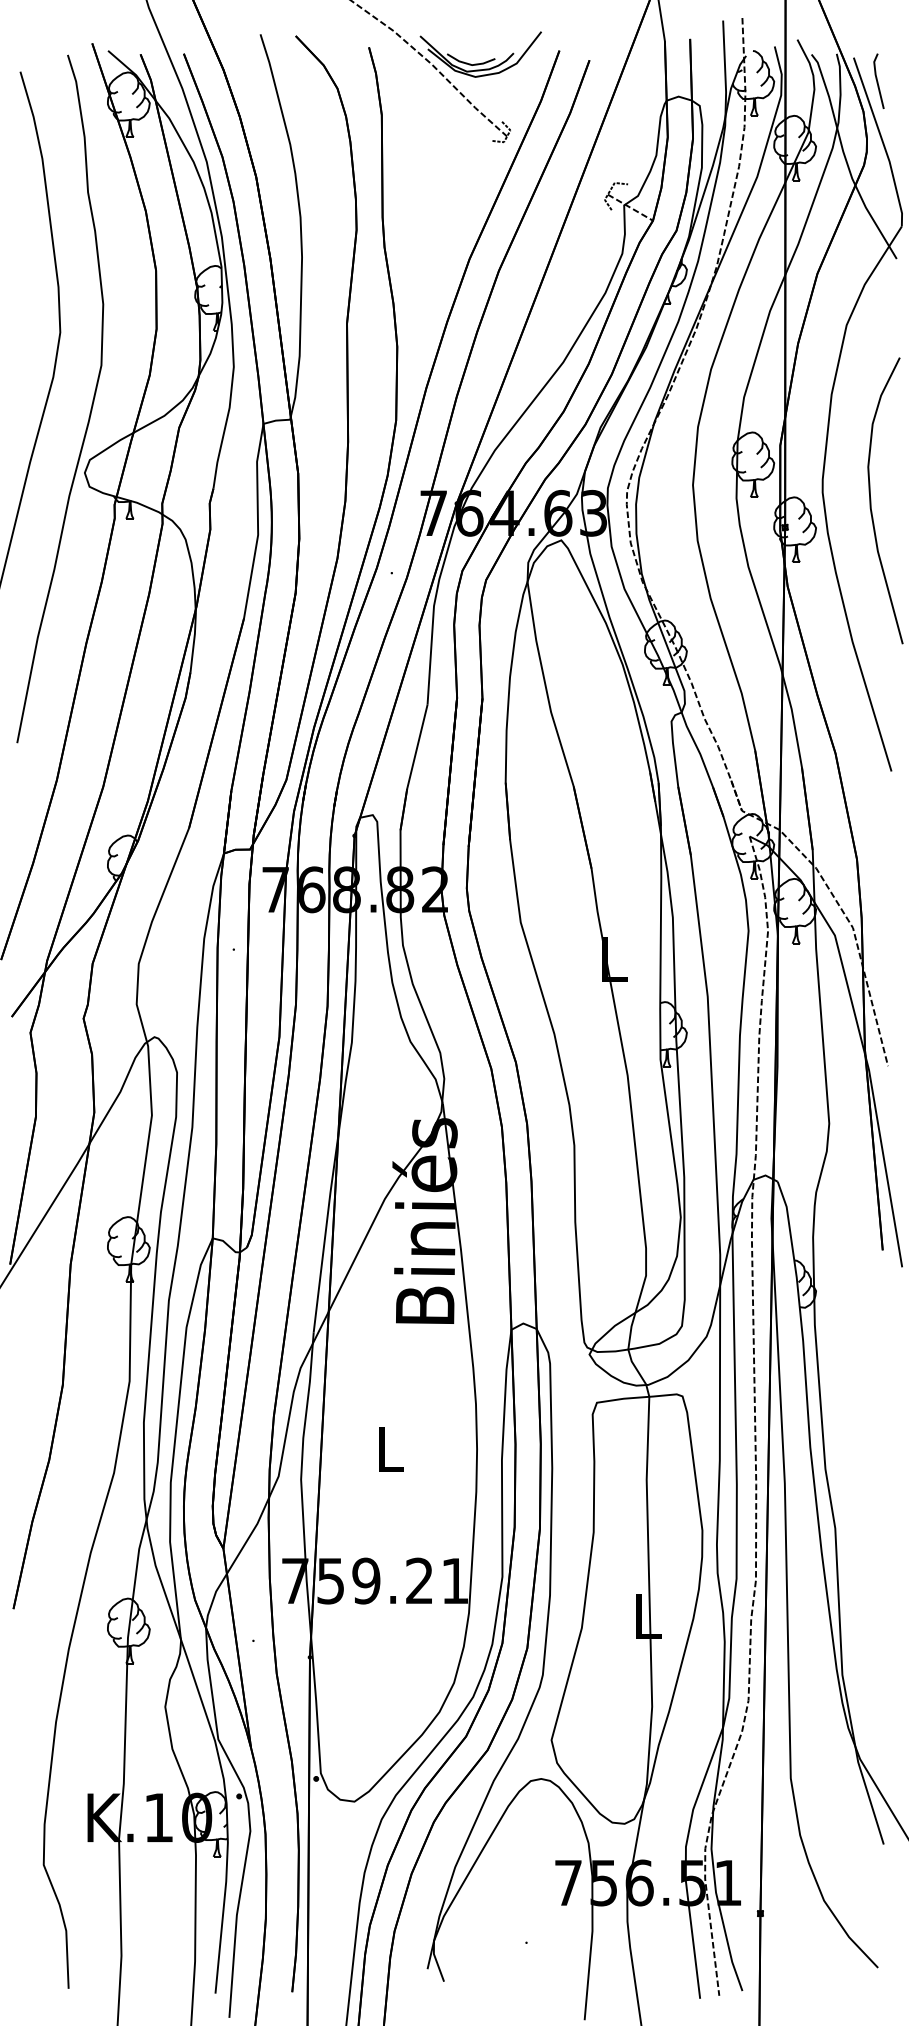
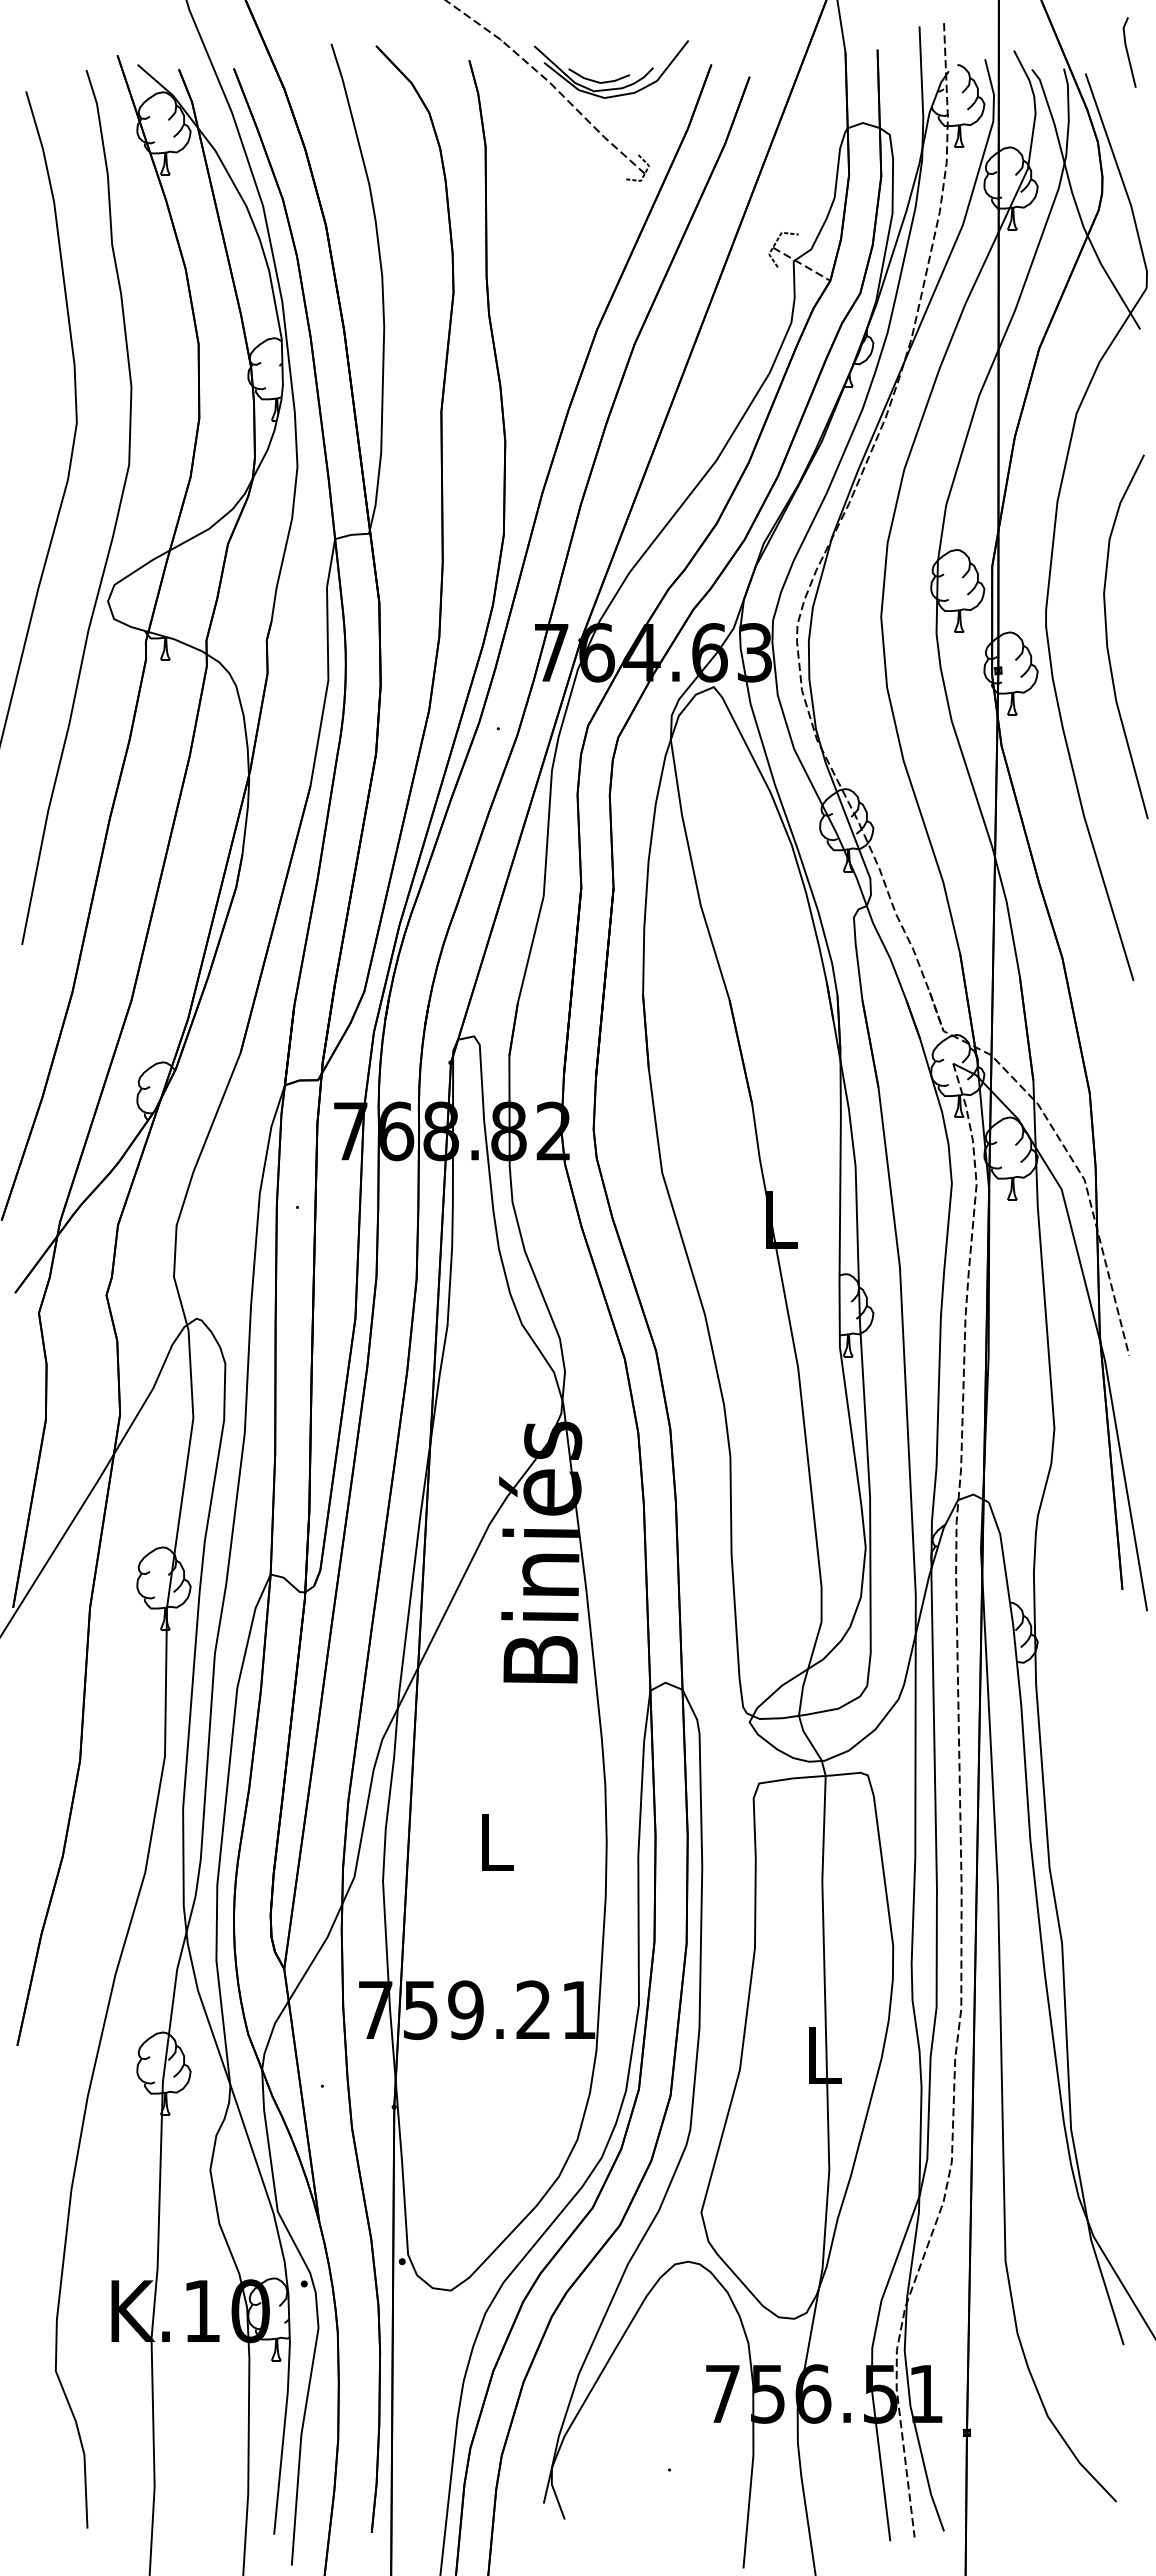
line: (878, 81) -> (1128, 52), moved

